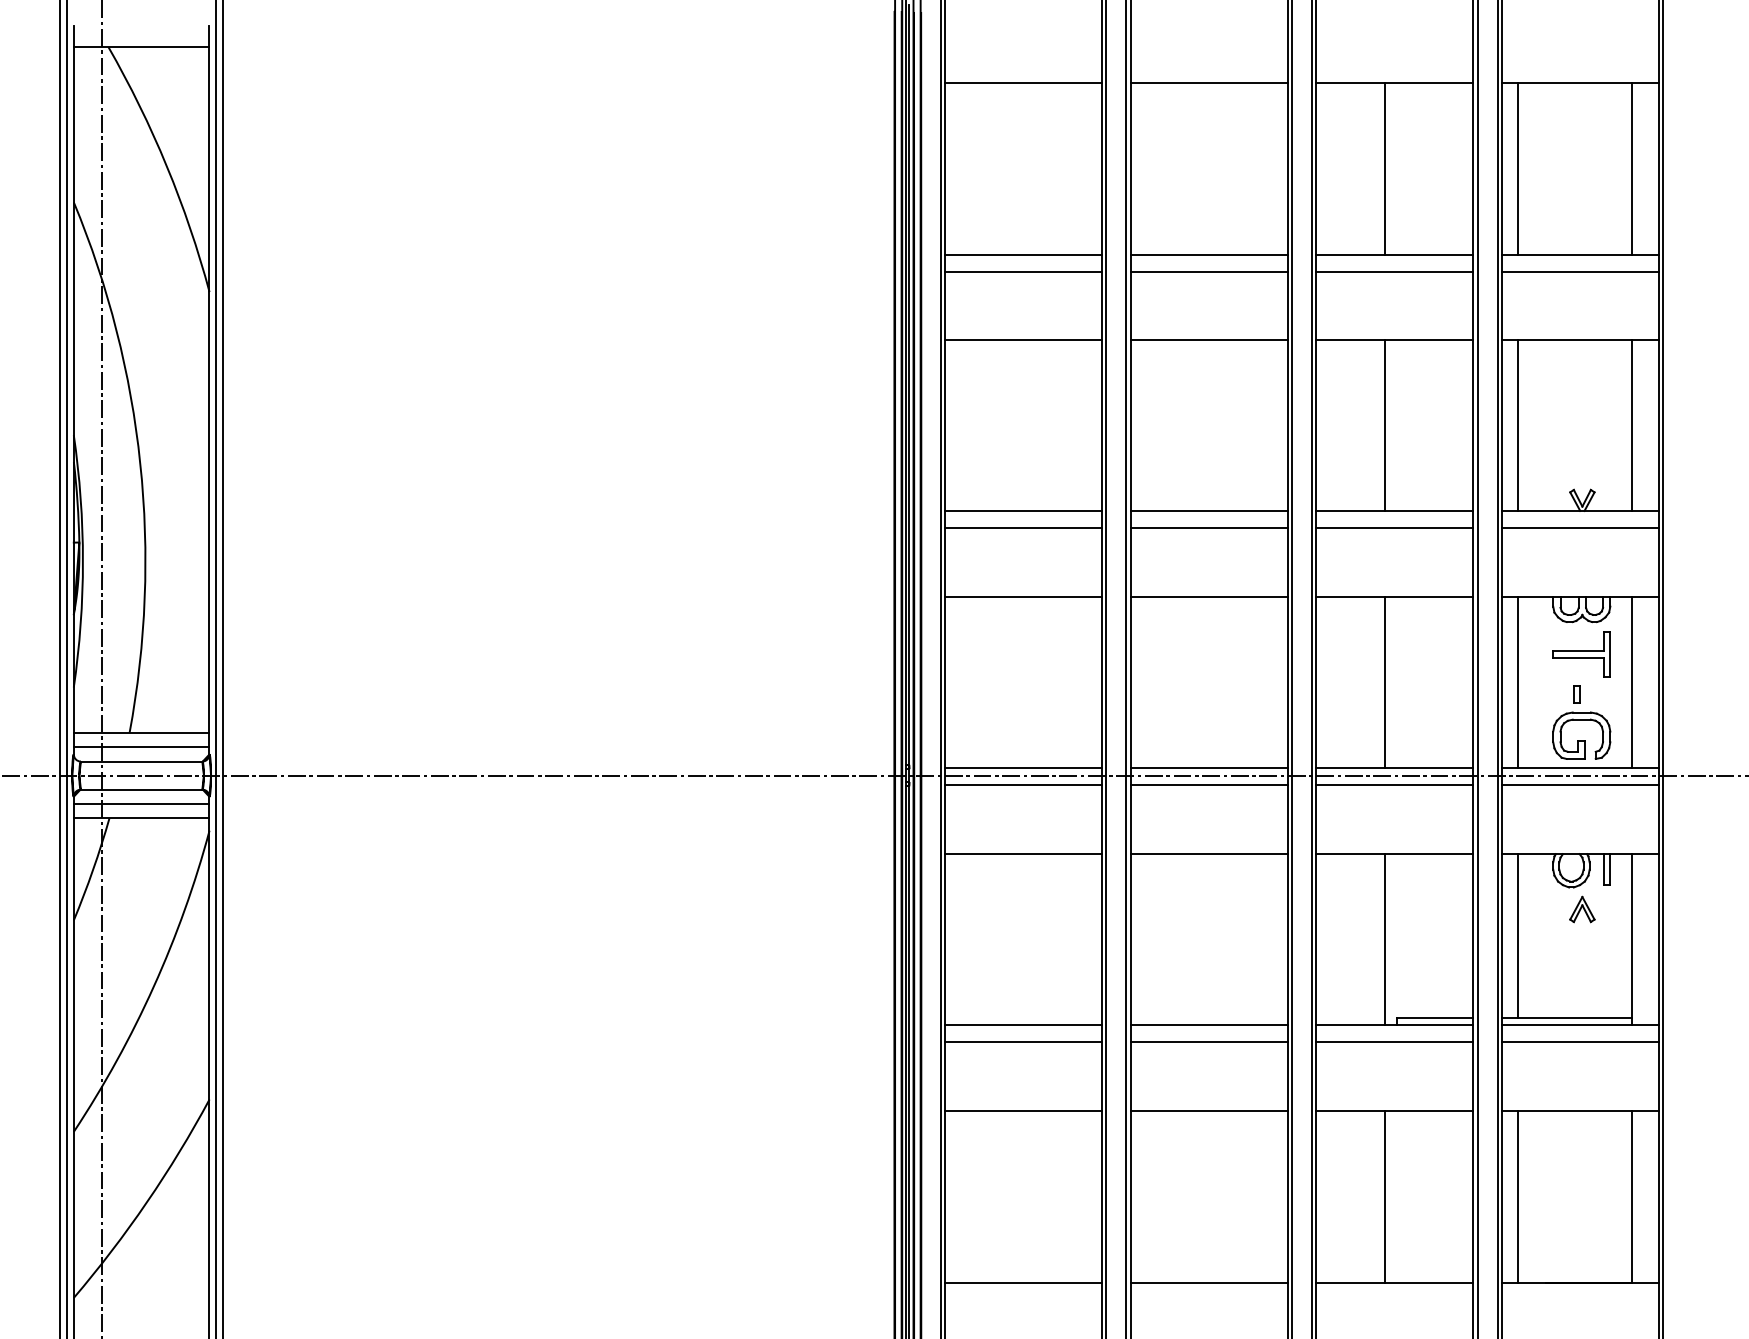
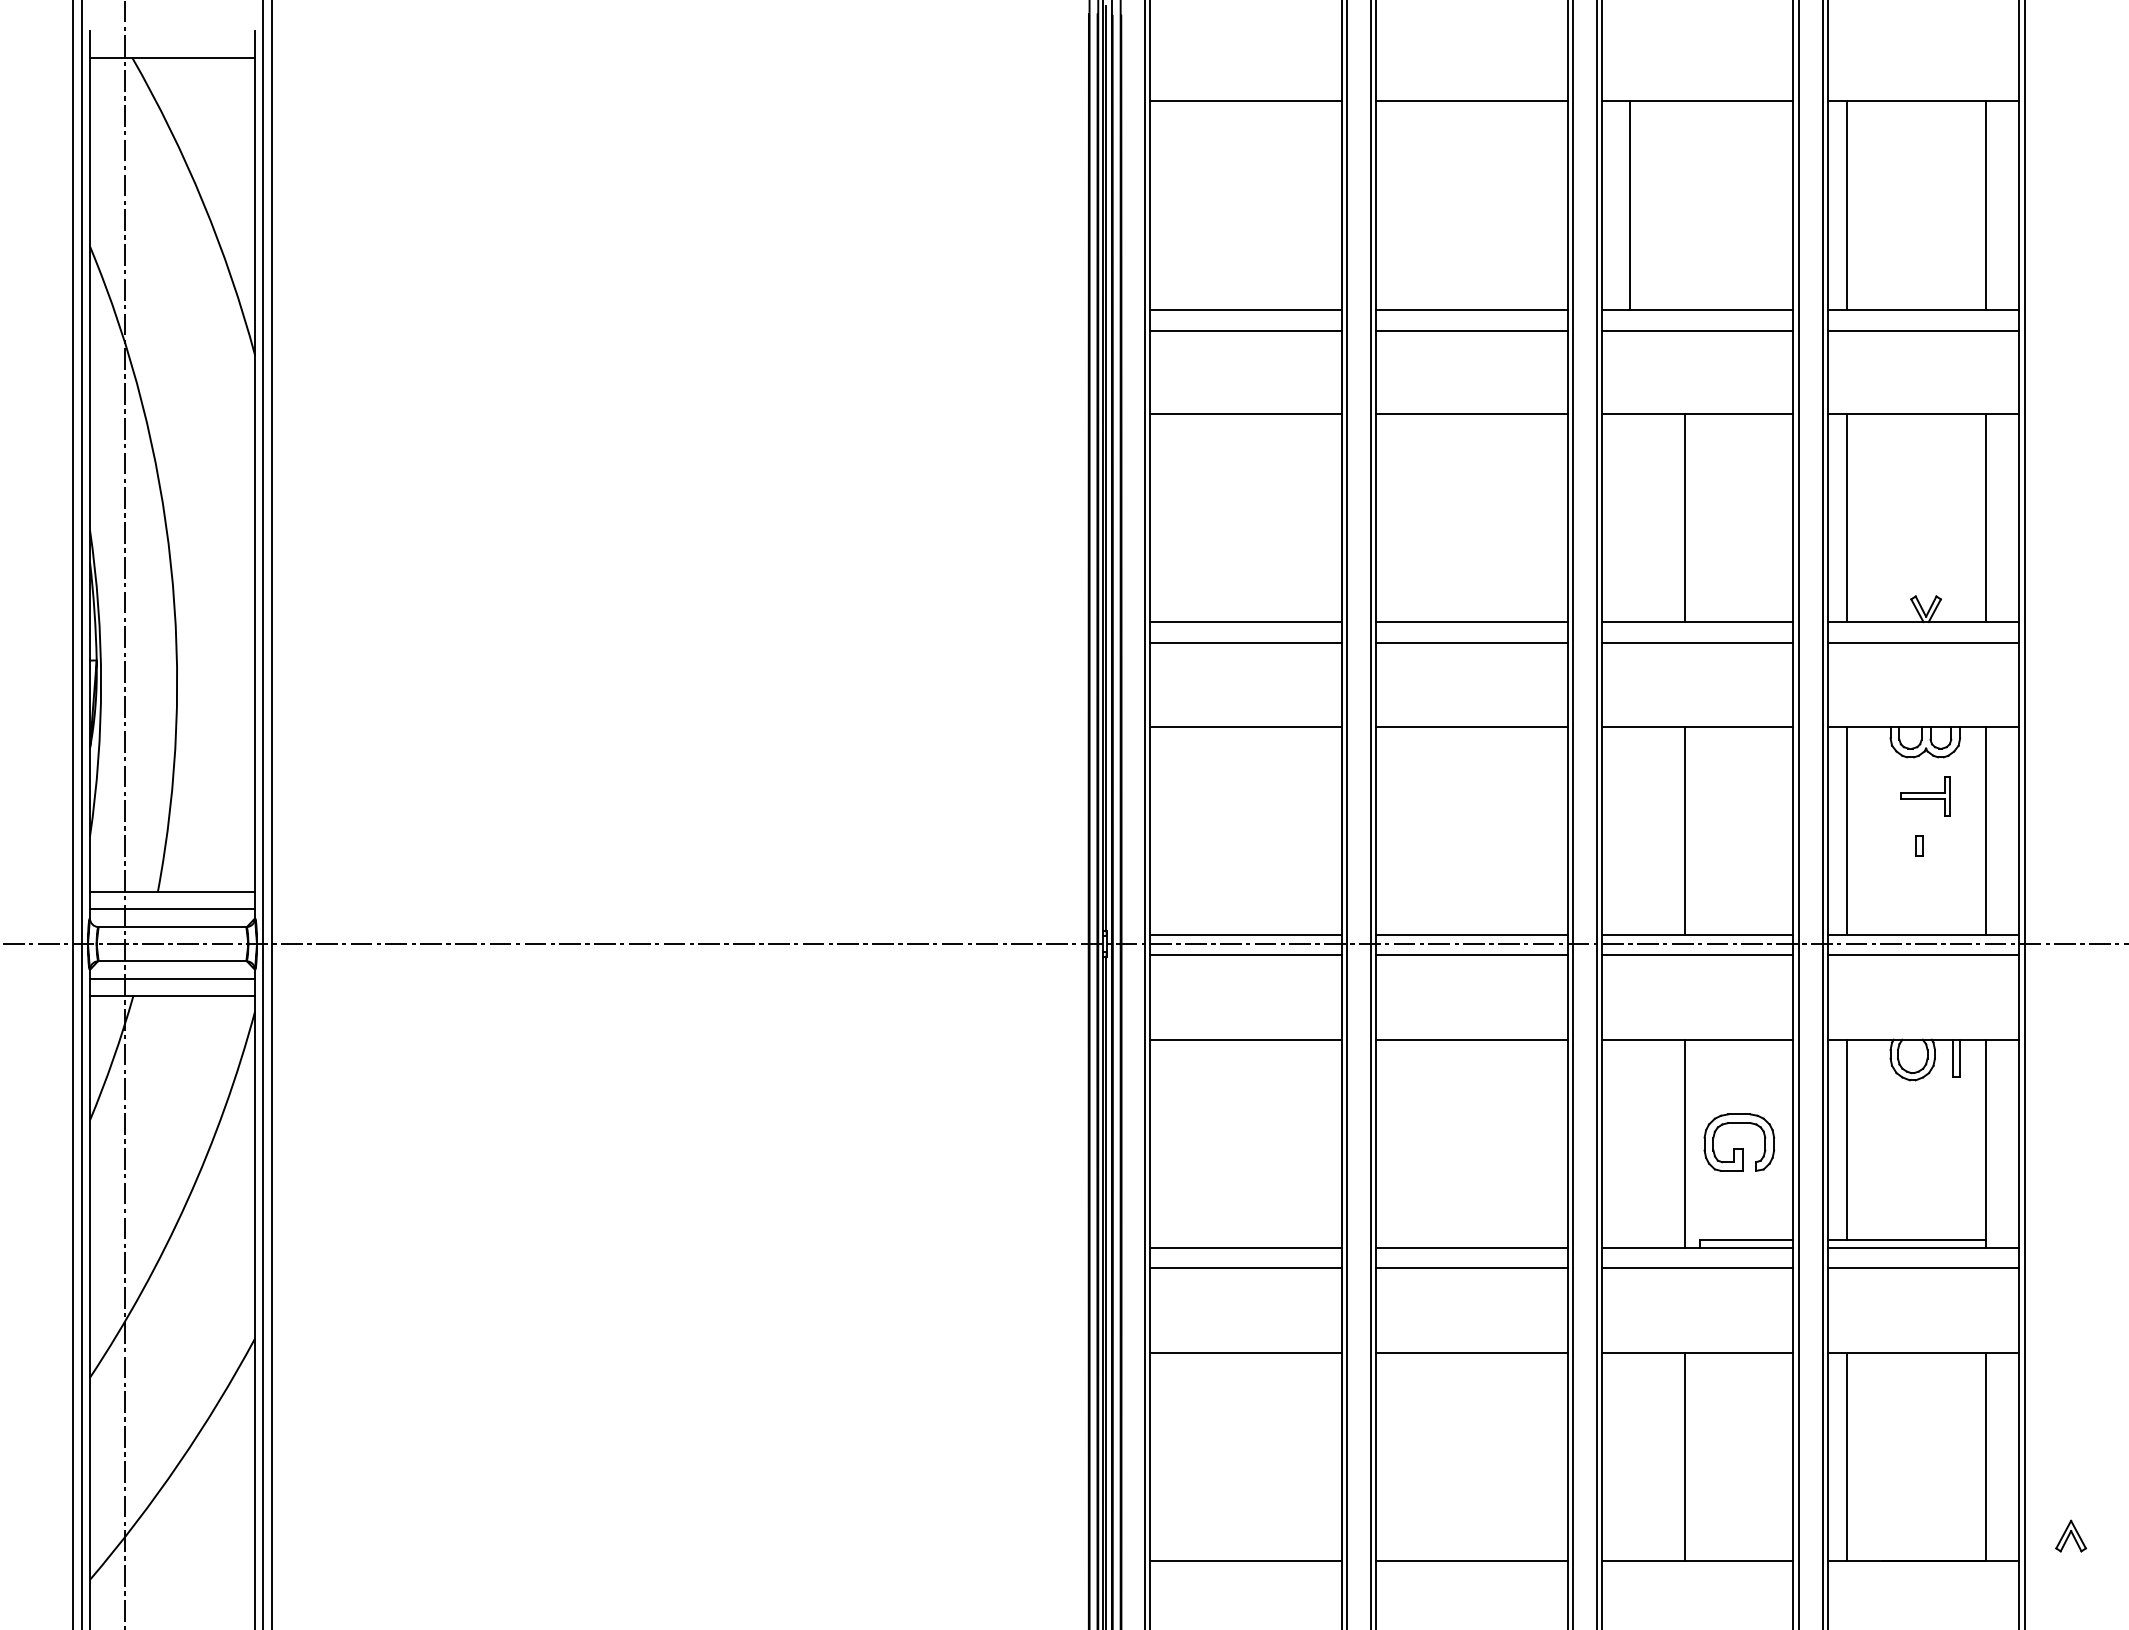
line: (1384, 168) -> (1630, 205), moved
part: (1581, 654) -> (1925, 796), size x0.7
part: (1581, 735) -> (1739, 1142), moved
part: (1582, 908) -> (2071, 1535), moved

